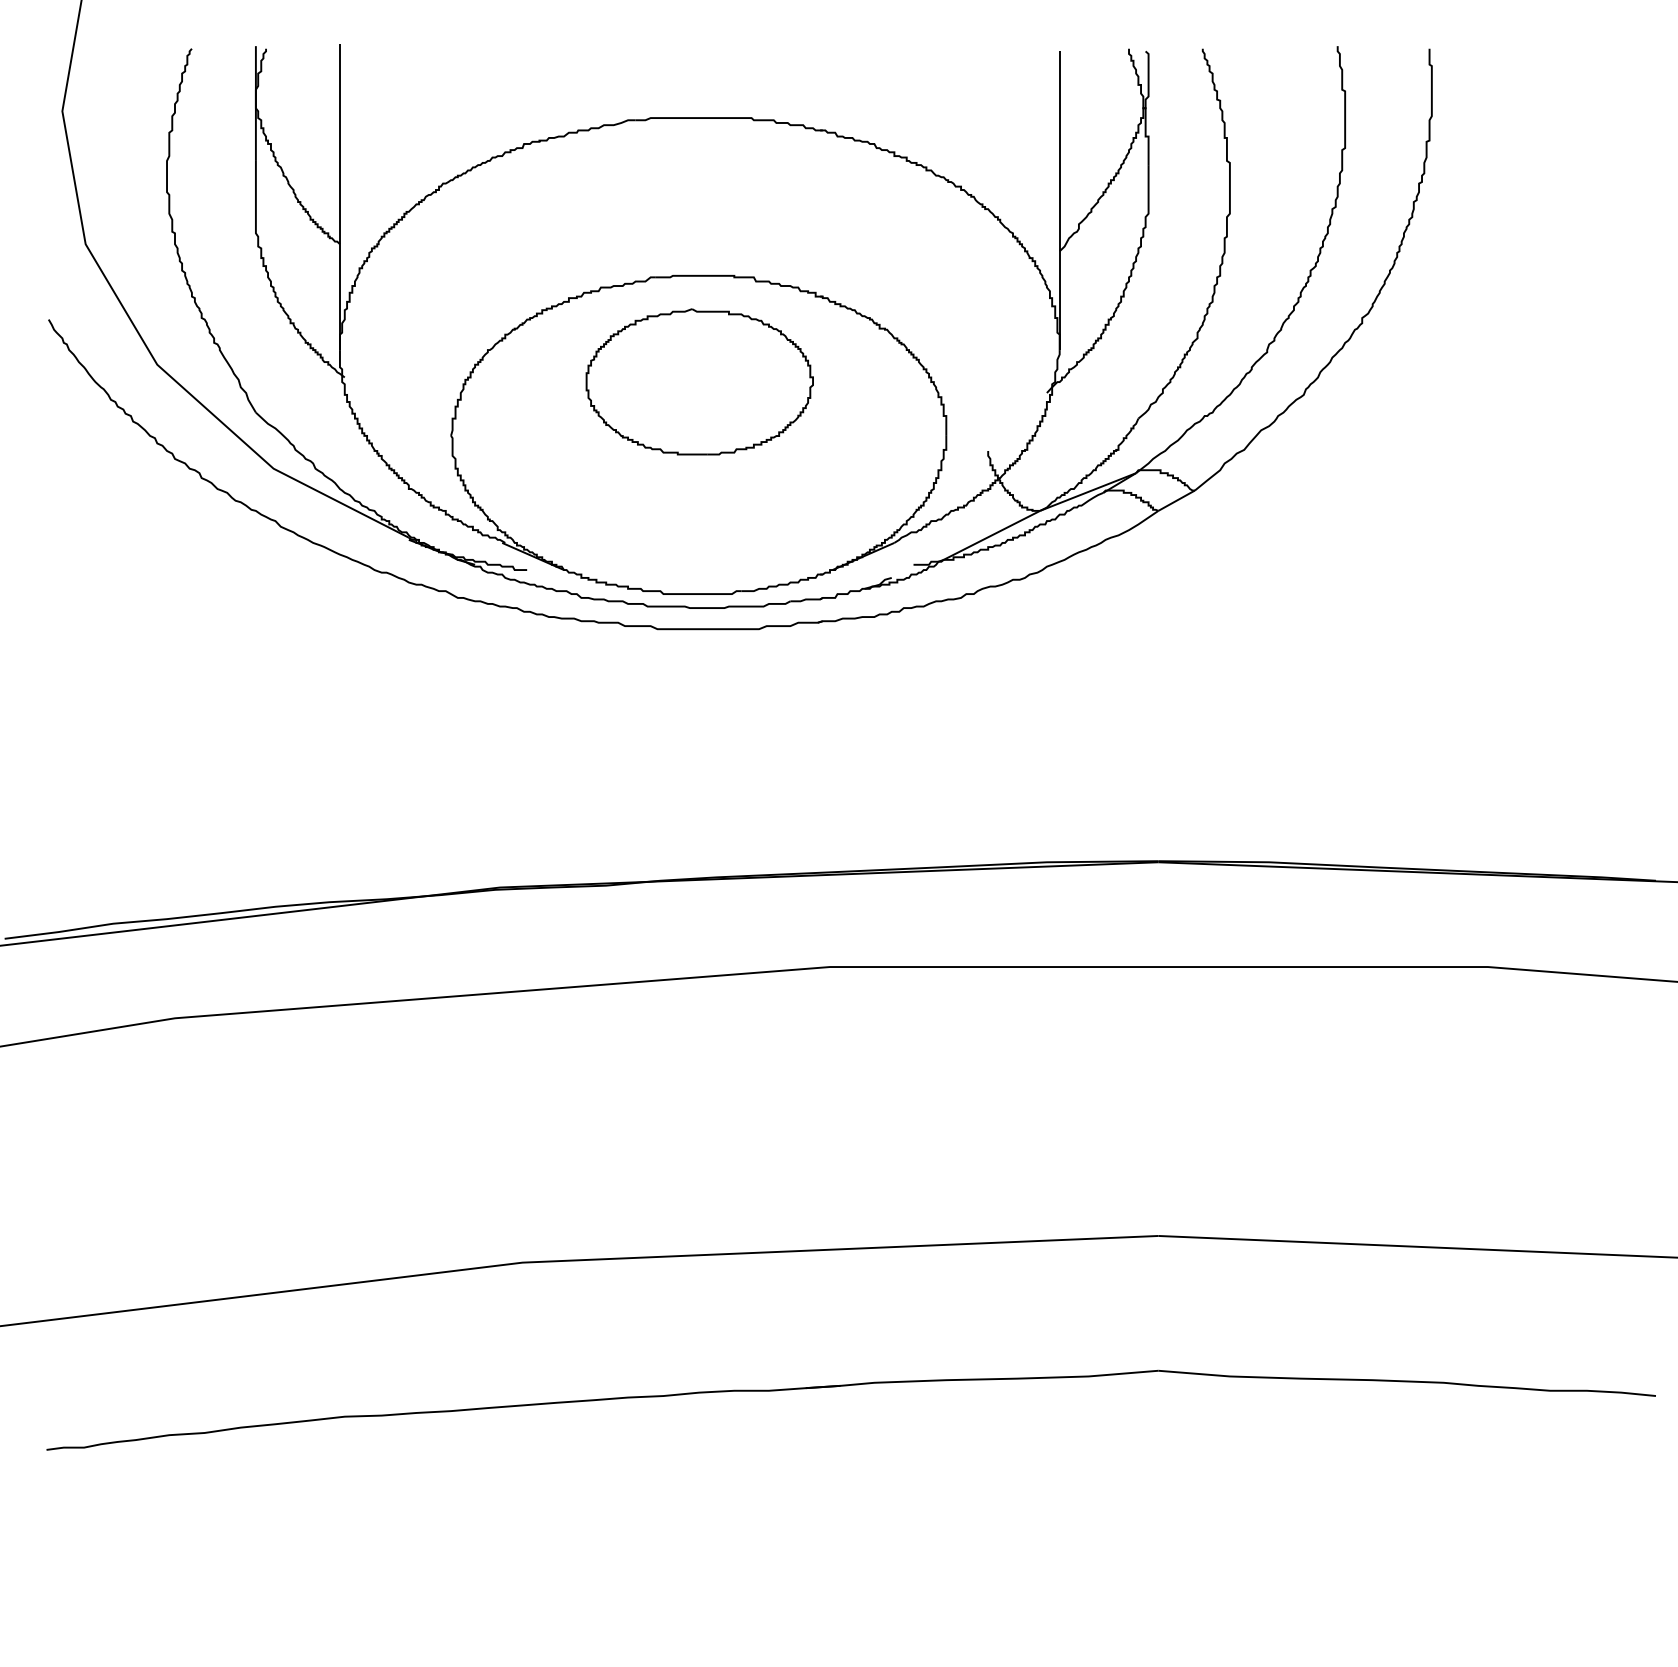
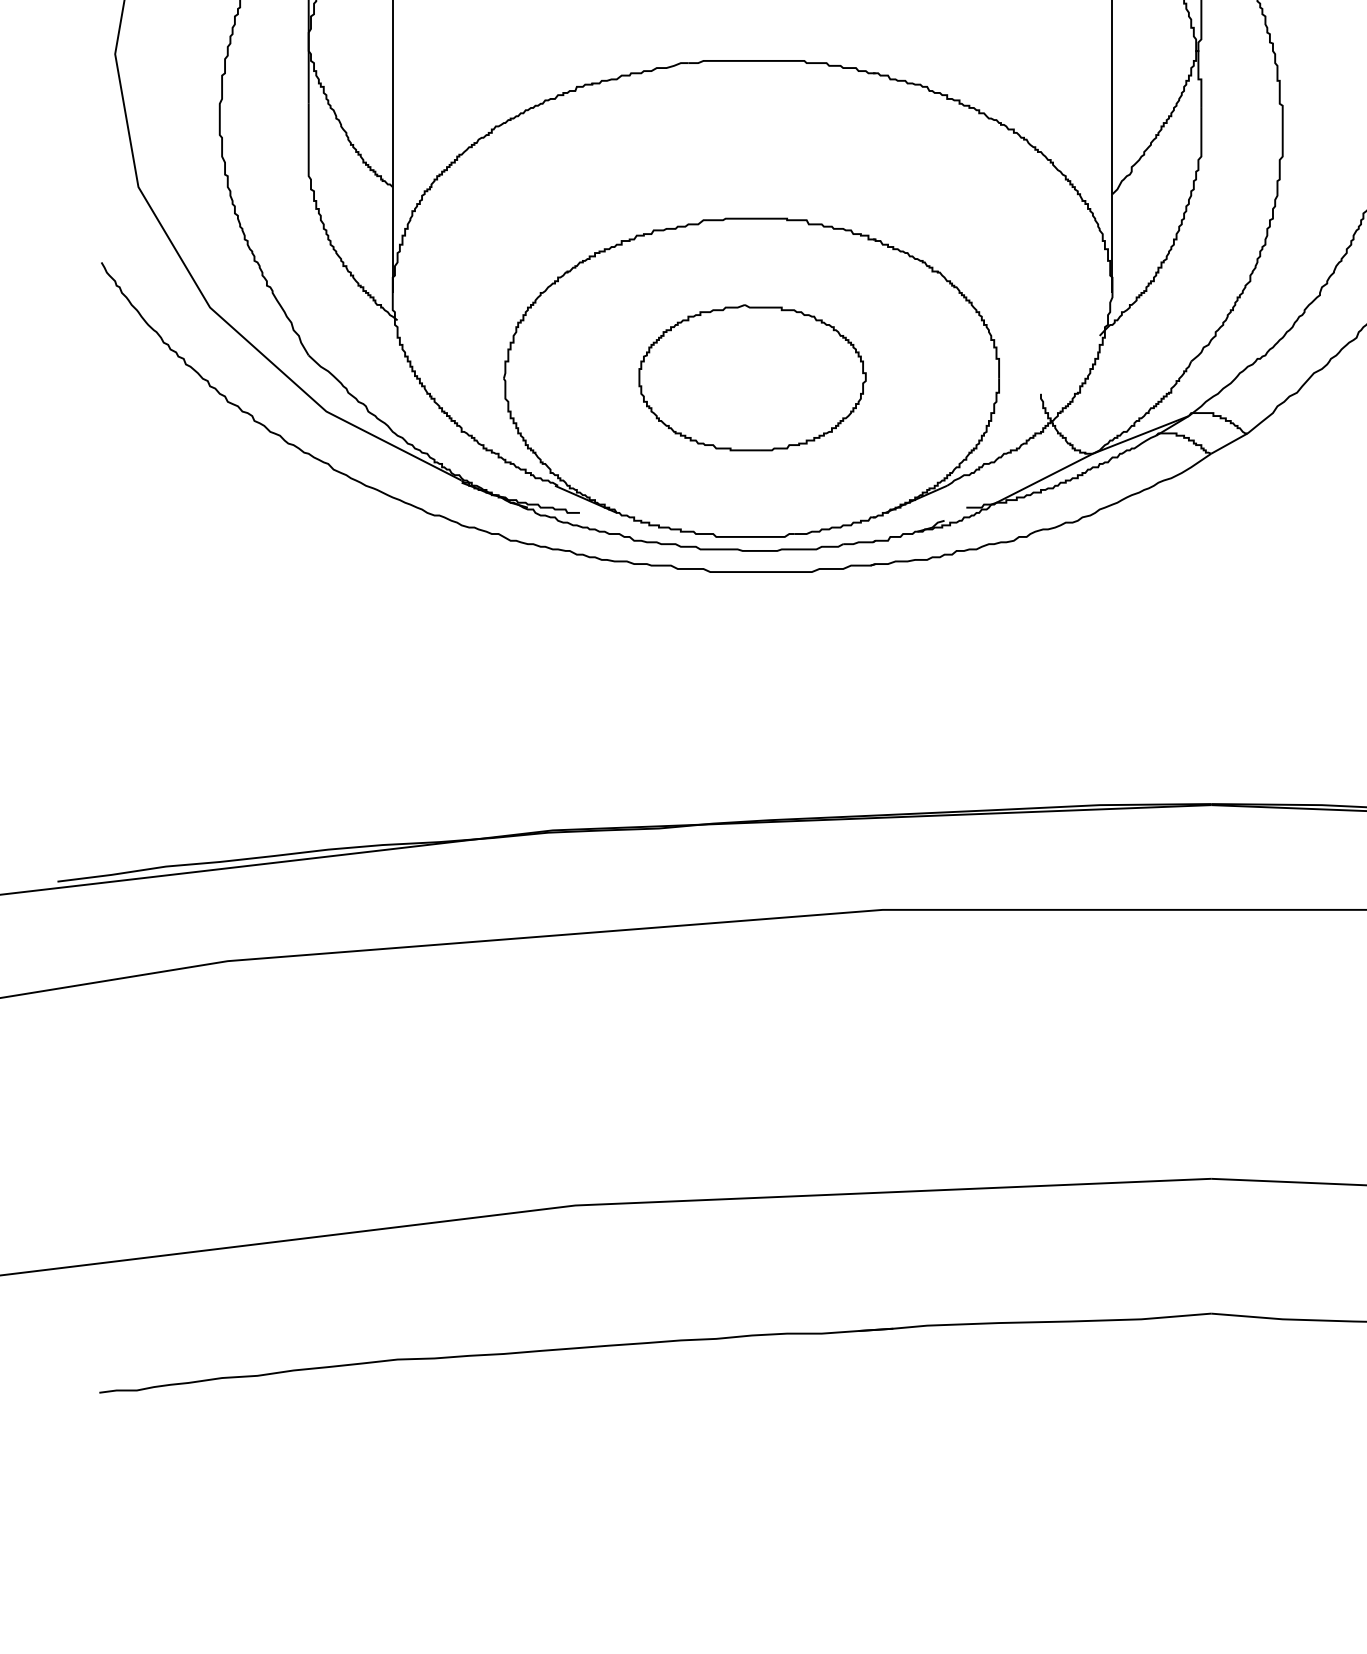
part: (699, 381) -> (752, 377), moved

